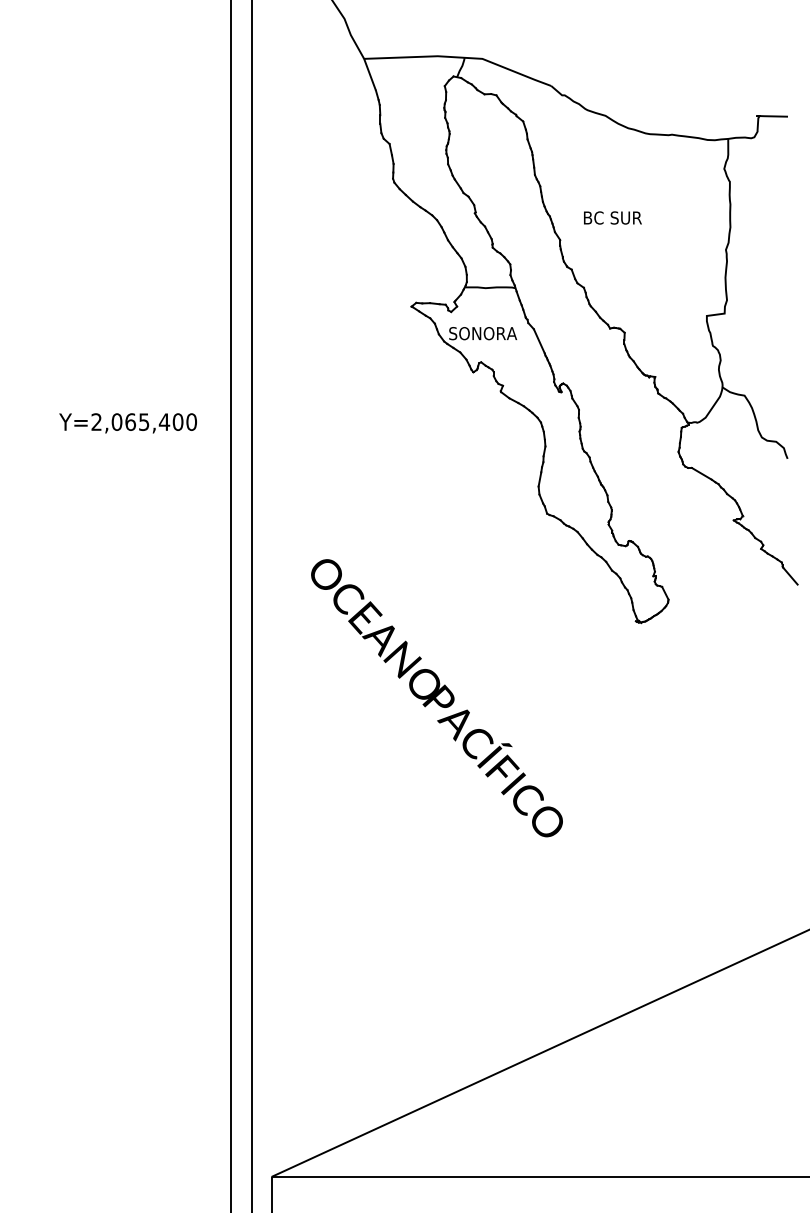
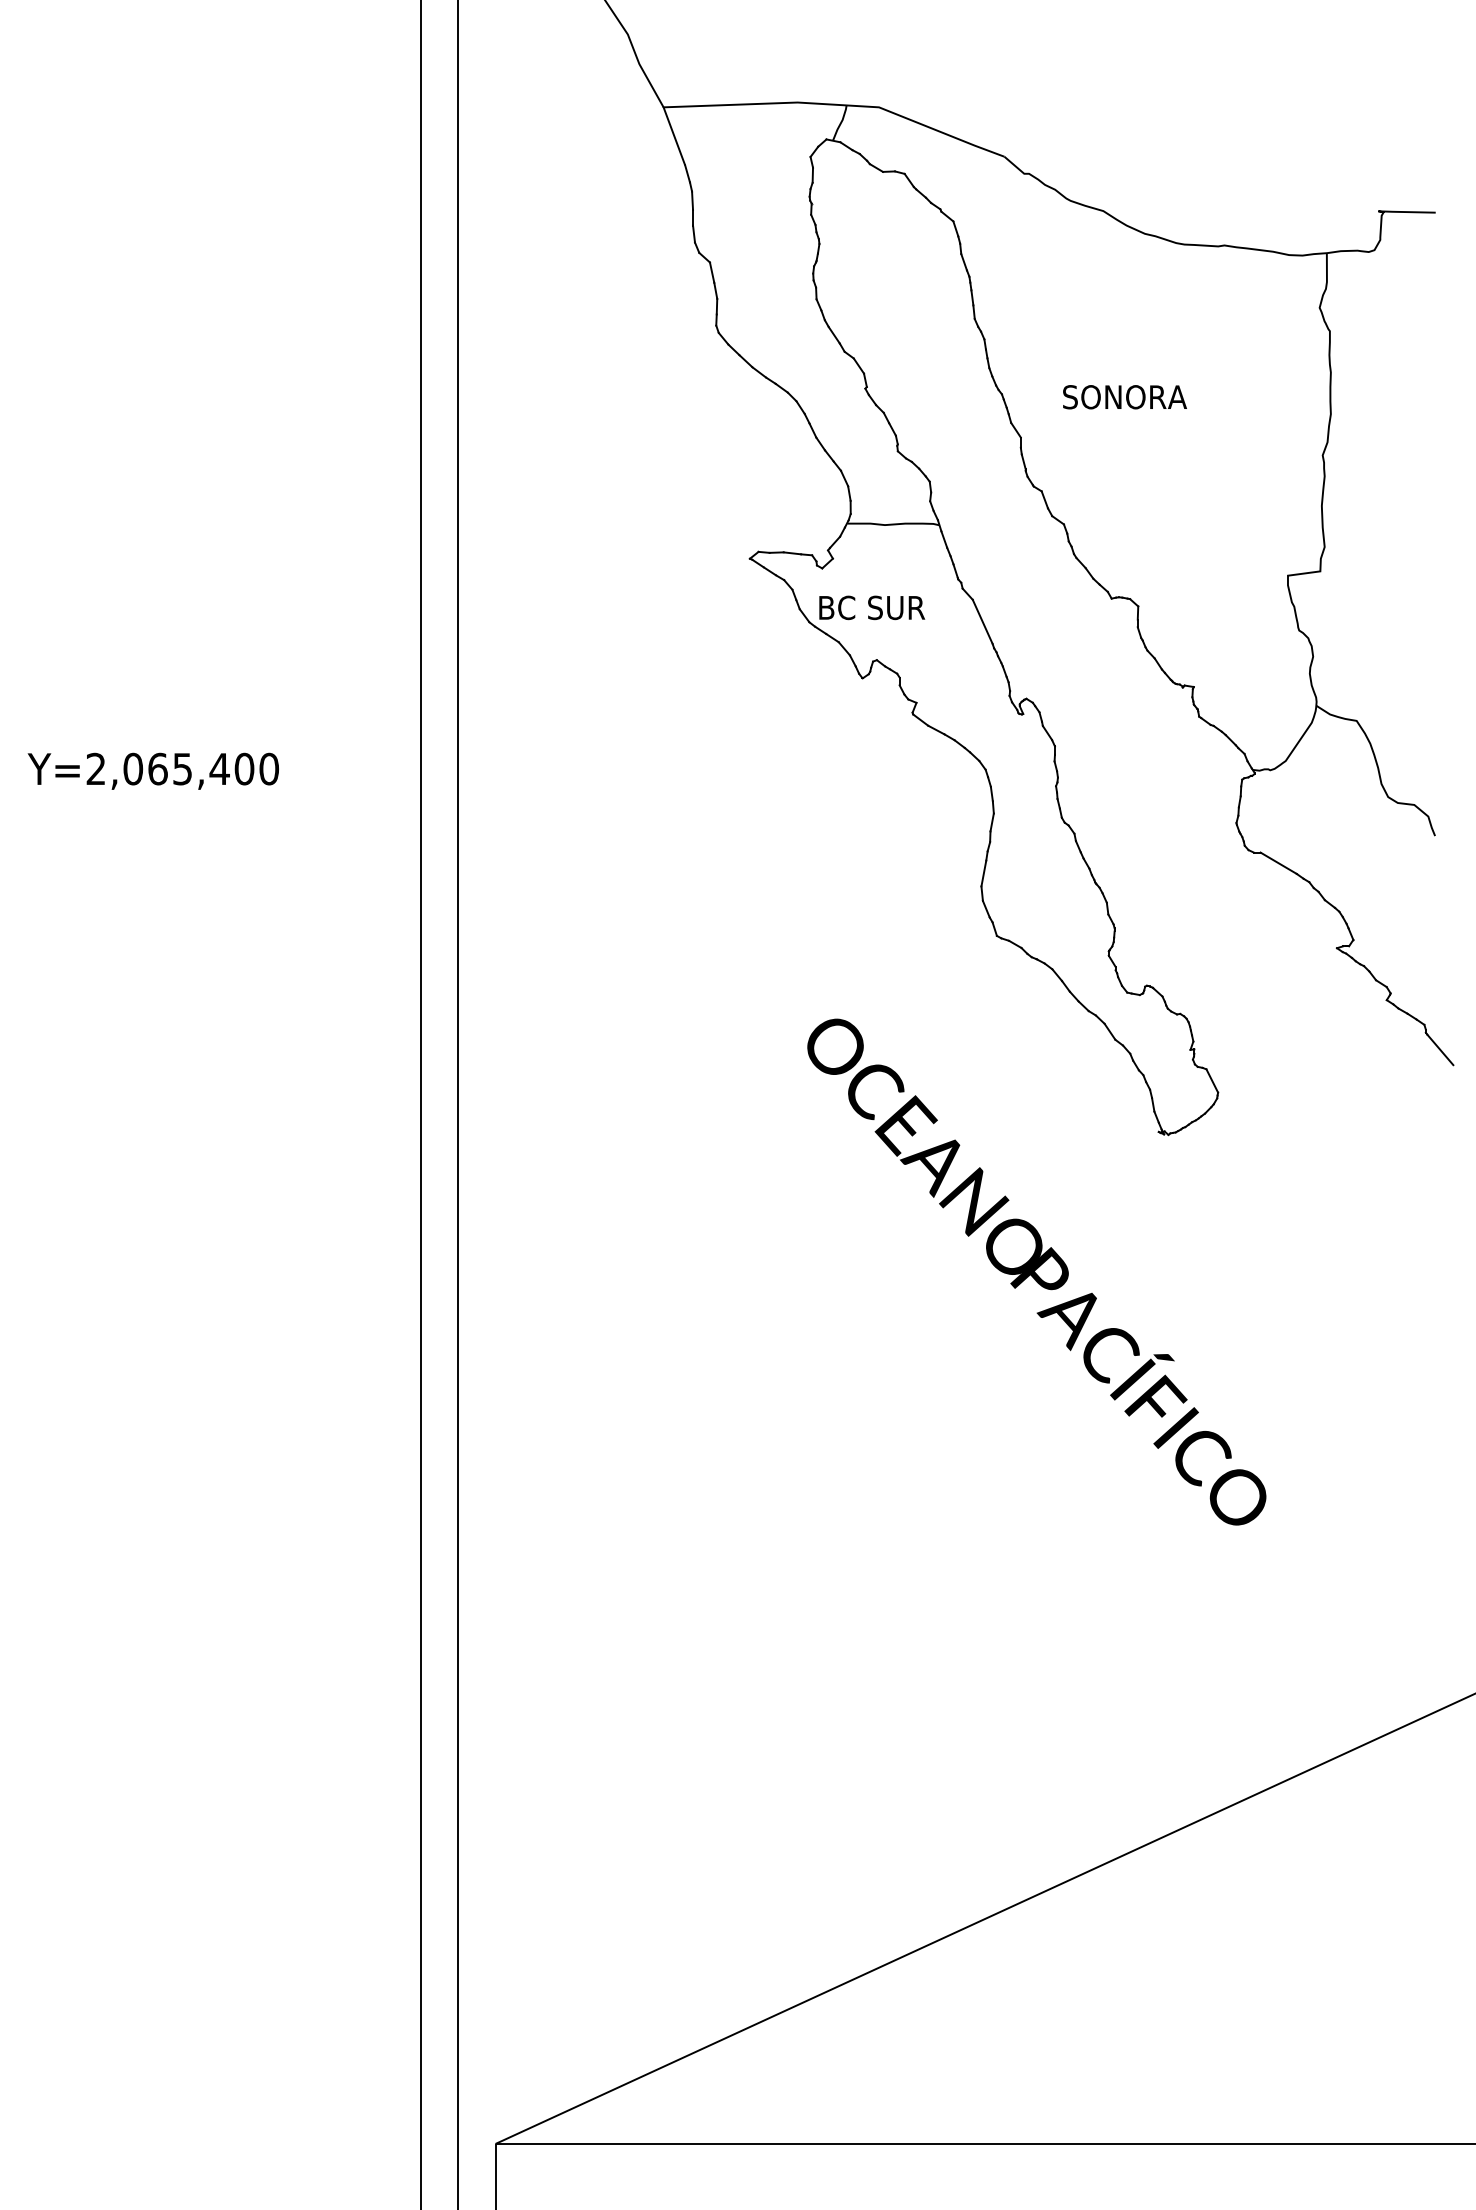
text: (617, 217) -> (1125, 396), BC SUR -> SONORA
text: (483, 333) -> (881, 607), SONORA -> BC SUR
text: (127, 423) -> (152, 771), moved
text: (436, 698) -> (1035, 1272), moved

